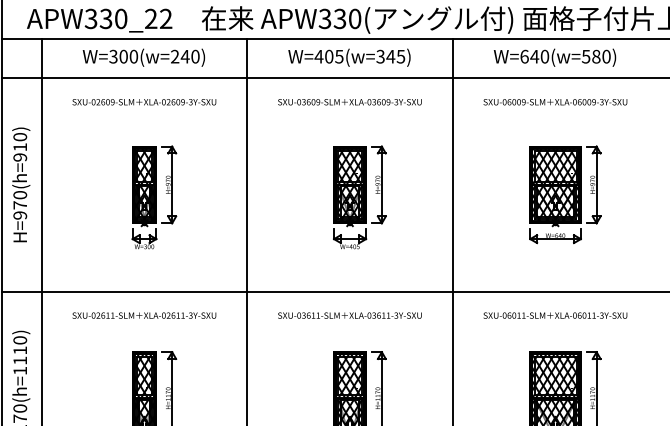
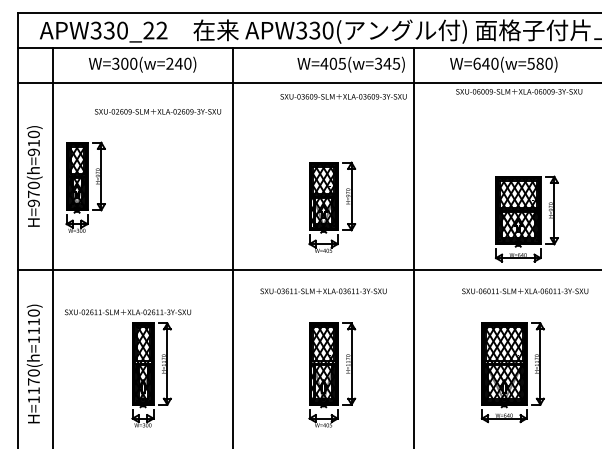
text: (348, 57) -> (350, 64), moved
text: (144, 101) -> (158, 111), moved
text: (349, 101) -> (343, 96), moved
text: (555, 101) -> (519, 91), moved
part: (564, 194) -> (526, 218), moved
part: (154, 196) -> (85, 186), moved
part: (360, 196) -> (332, 206), moved
text: (144, 315) -> (128, 312), moved
text: (555, 315) -> (525, 291), moved

